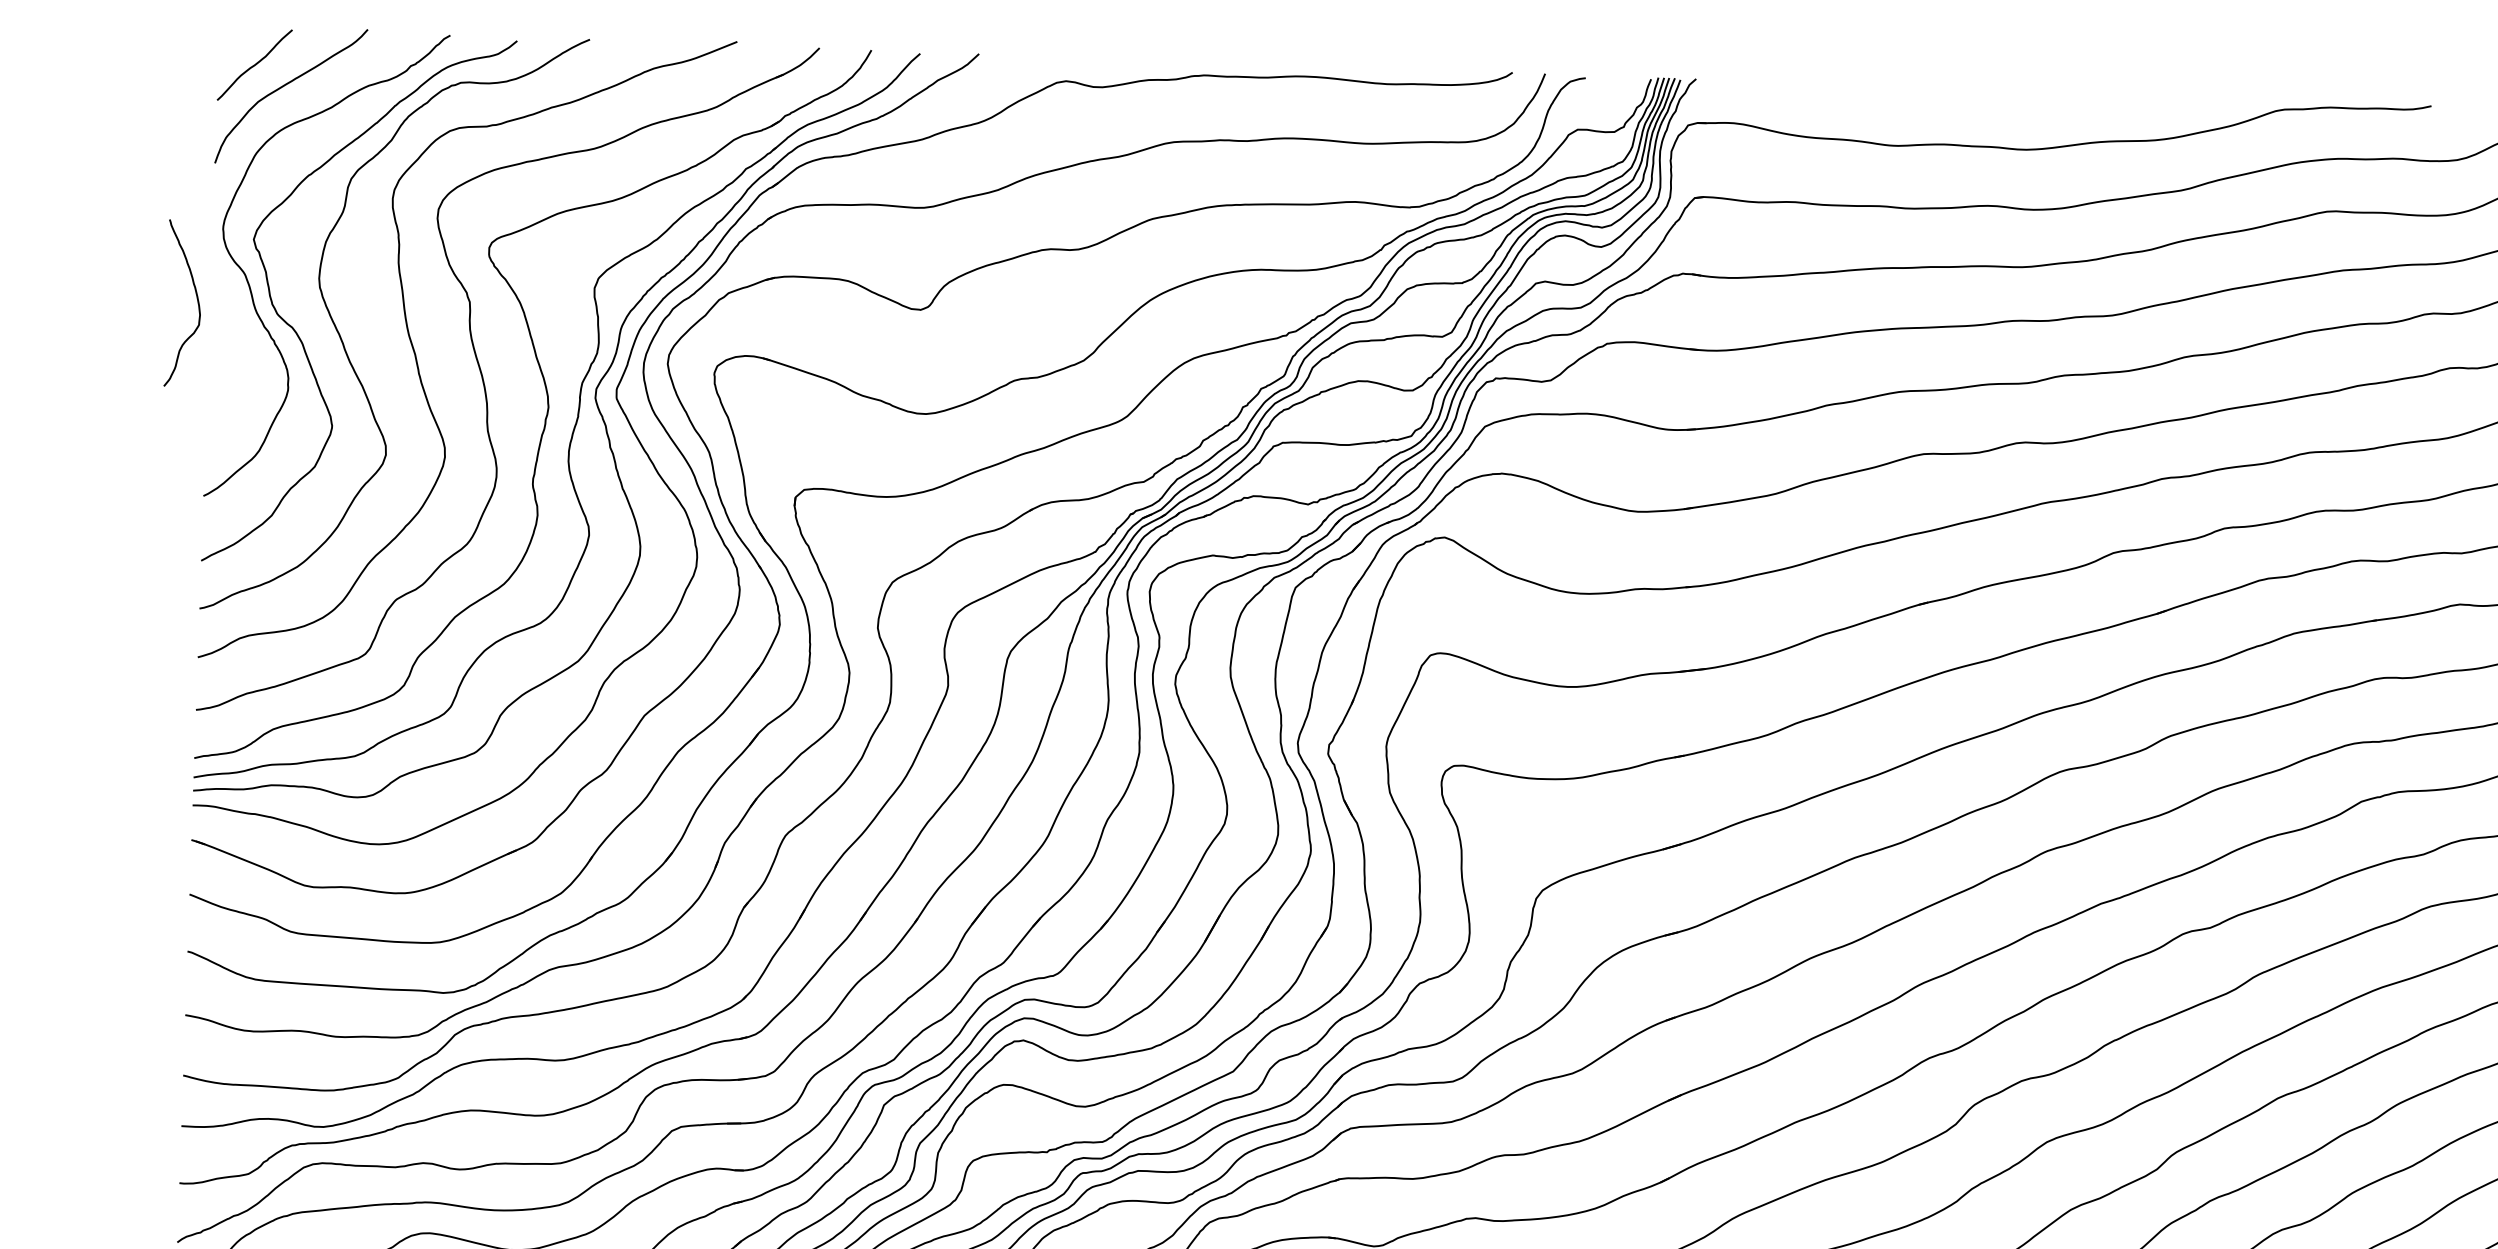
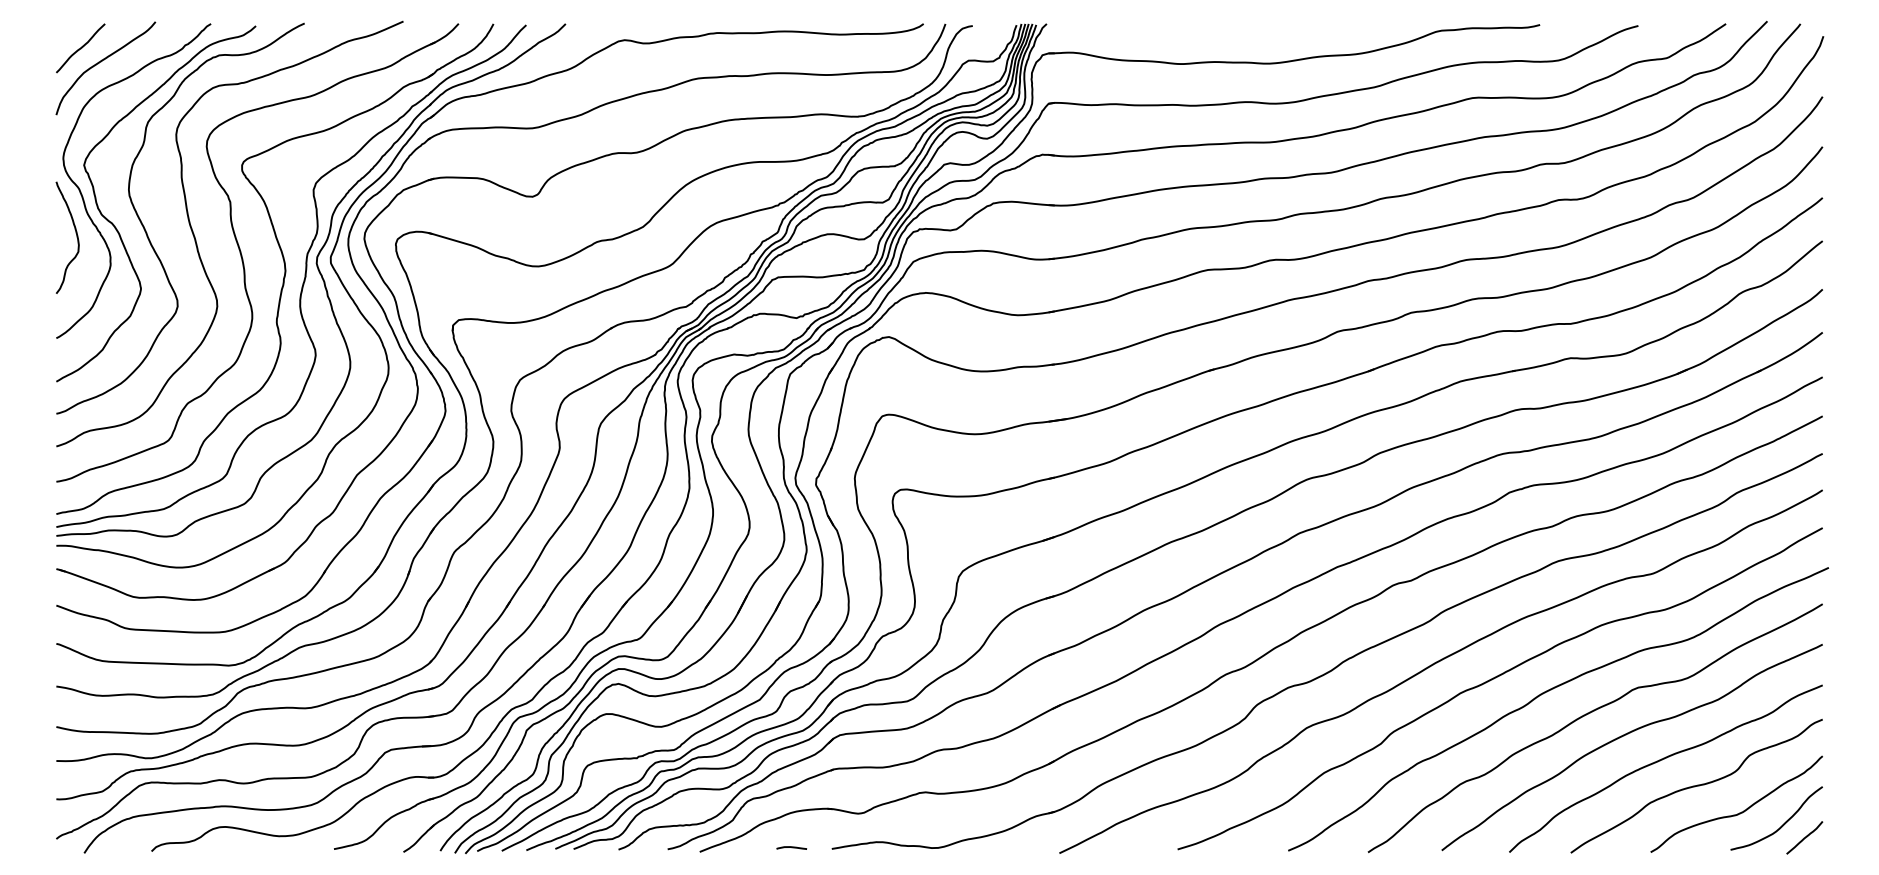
curve: (195, 297) -> (75, 233), moved

